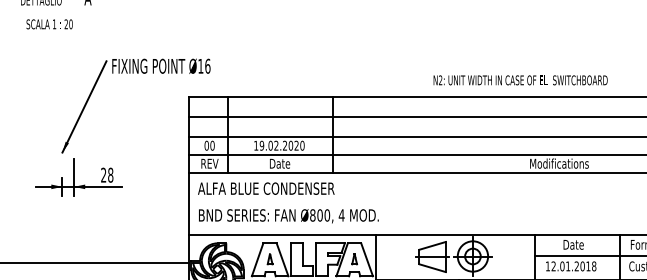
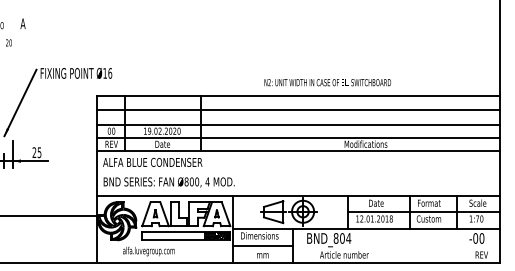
text: (520, 80) -> (327, 82), moved
text: (110, 174) -> (39, 152), 28 -> 25

